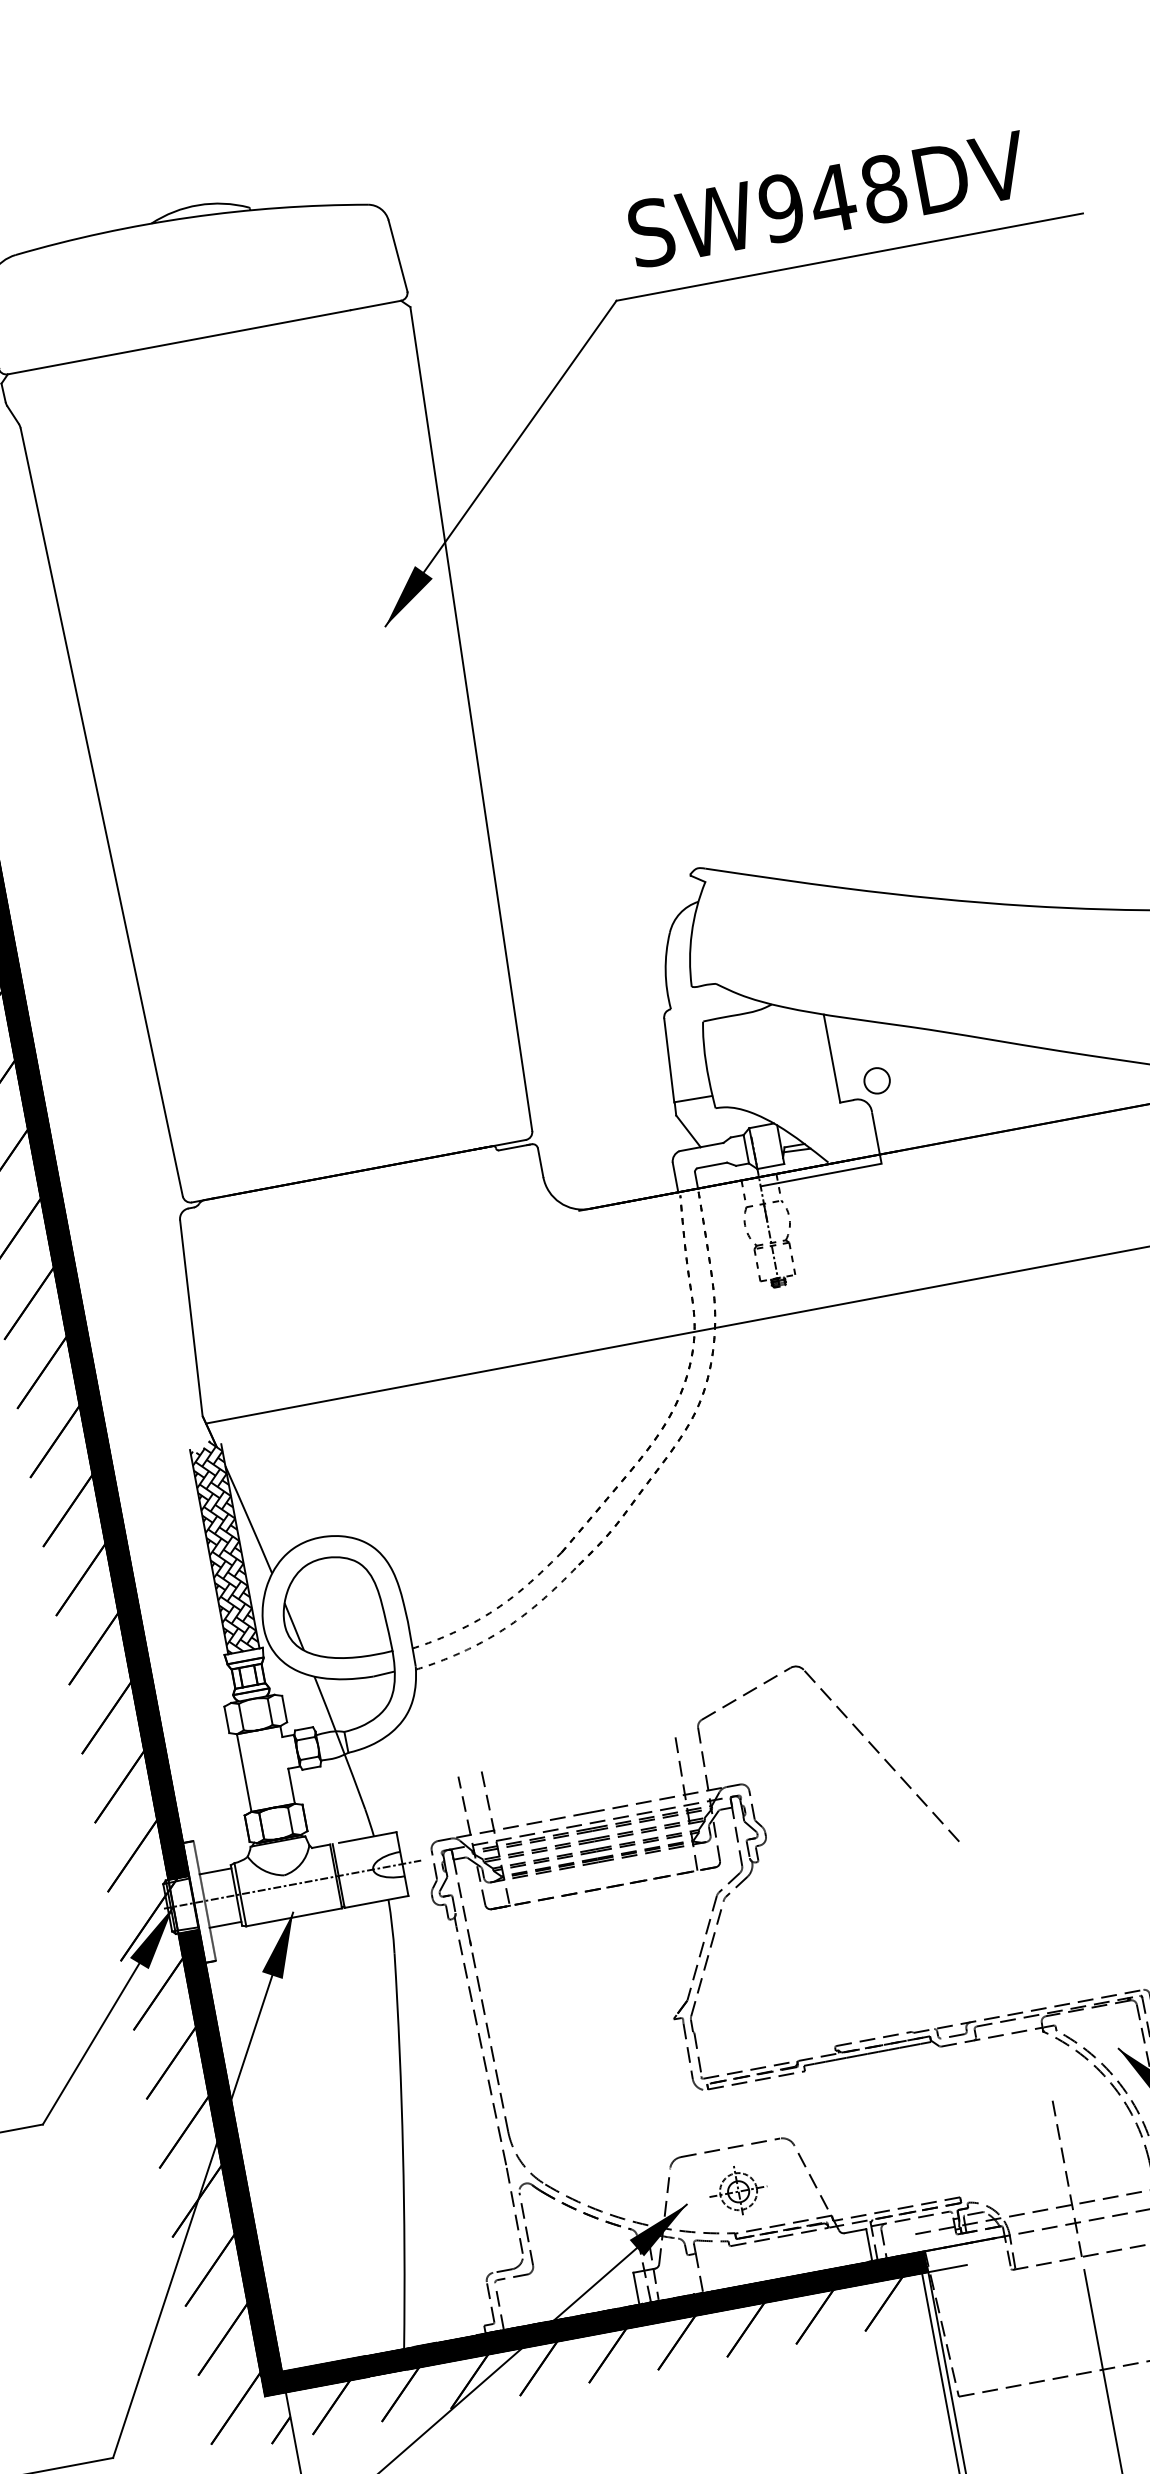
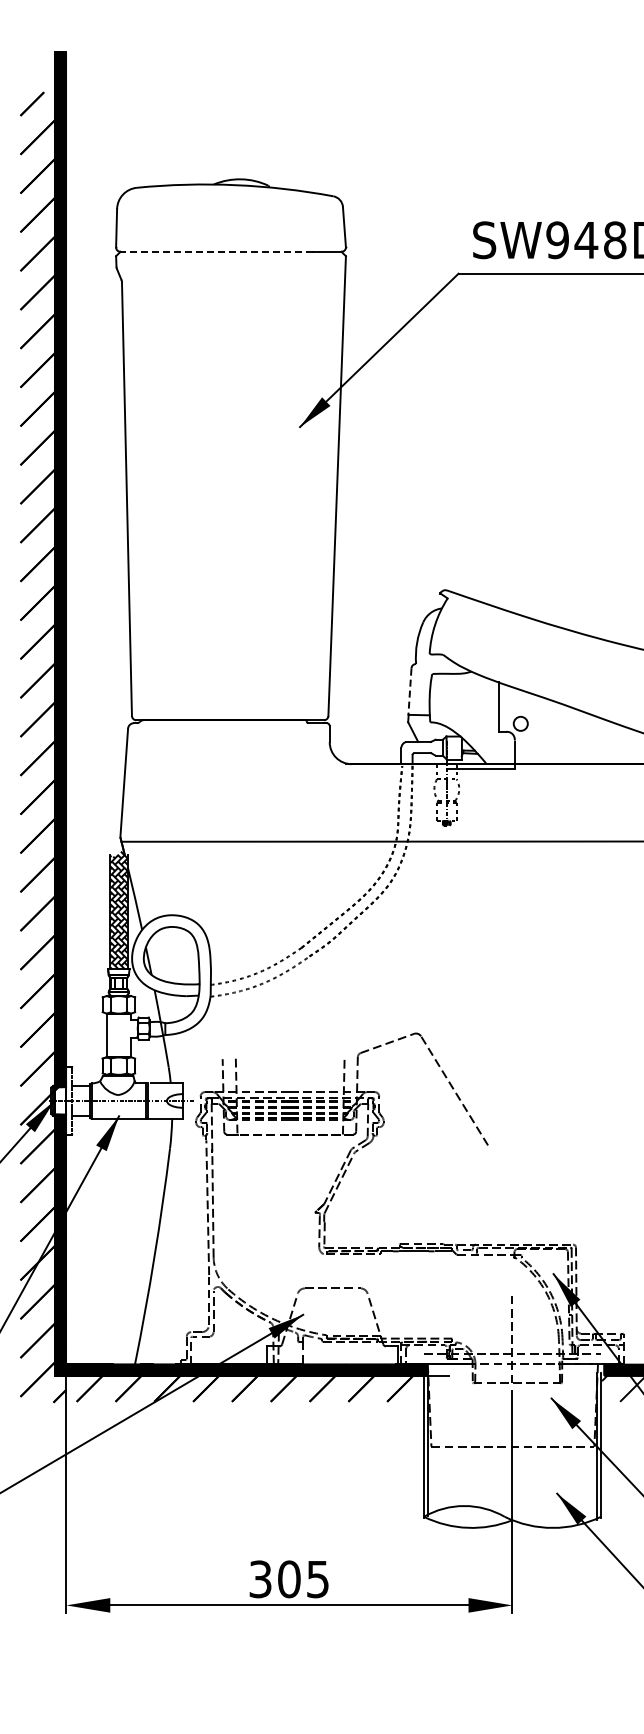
line: (178, 341) -> (216, 251), solid -> dashed
line: (668, 1062) -> (409, 692), solid -> dashed
part: (736, 2191) -> (331, 1312), removed

